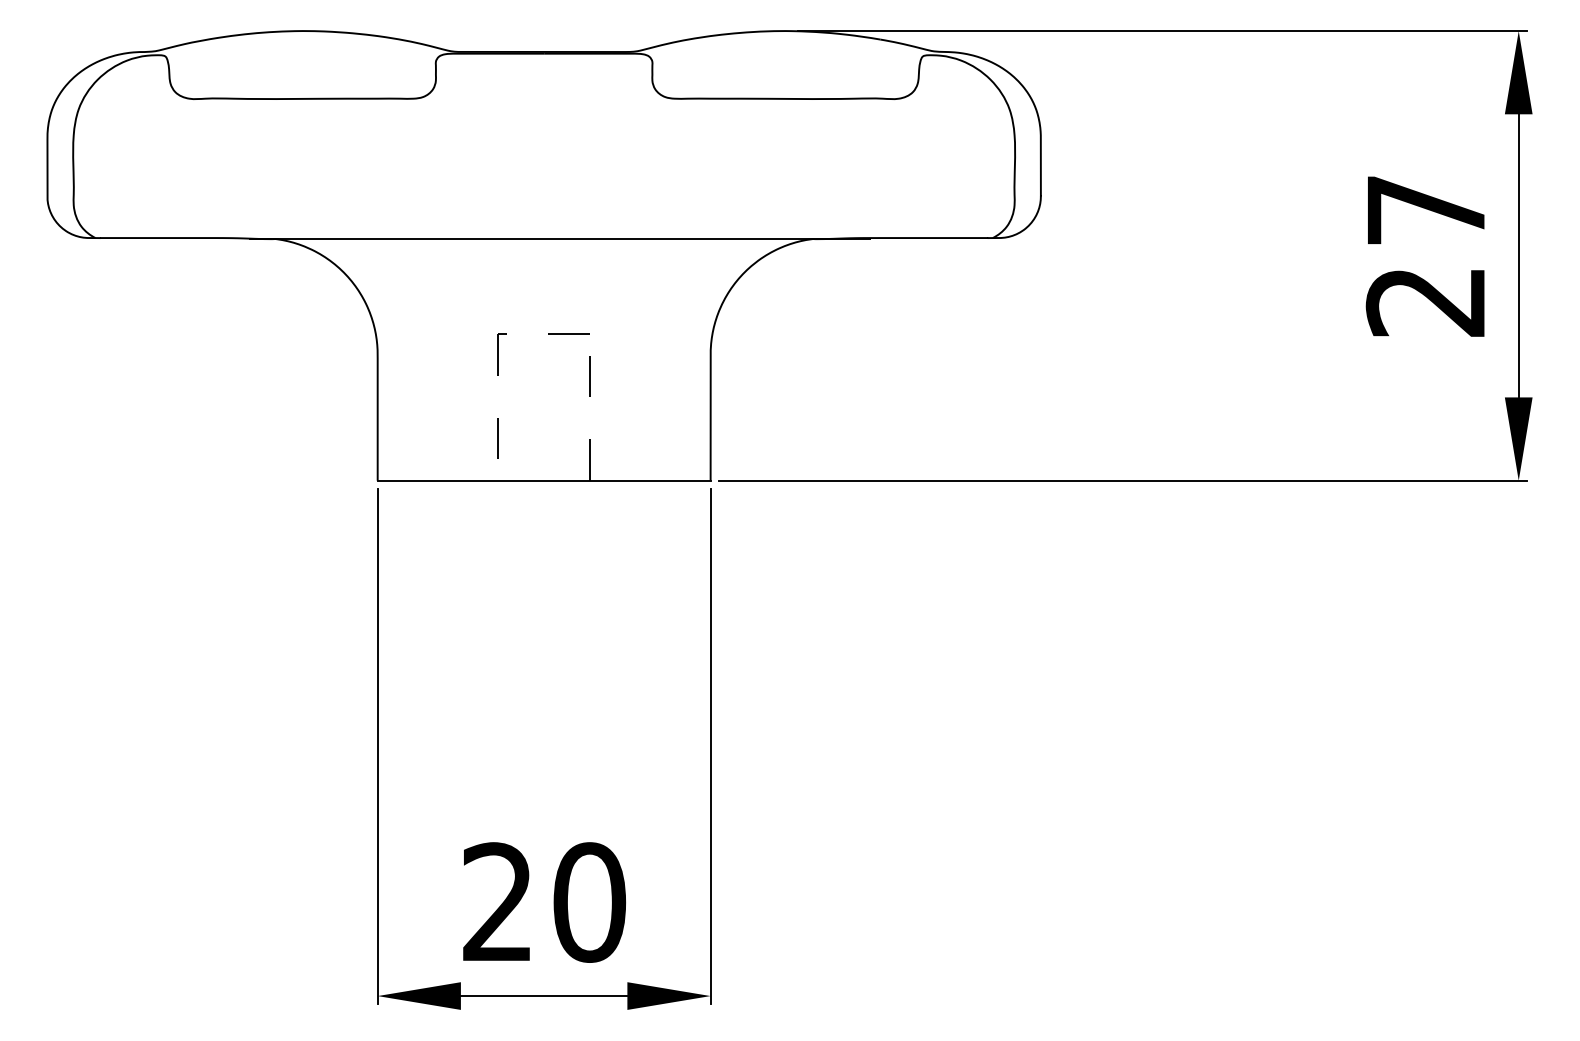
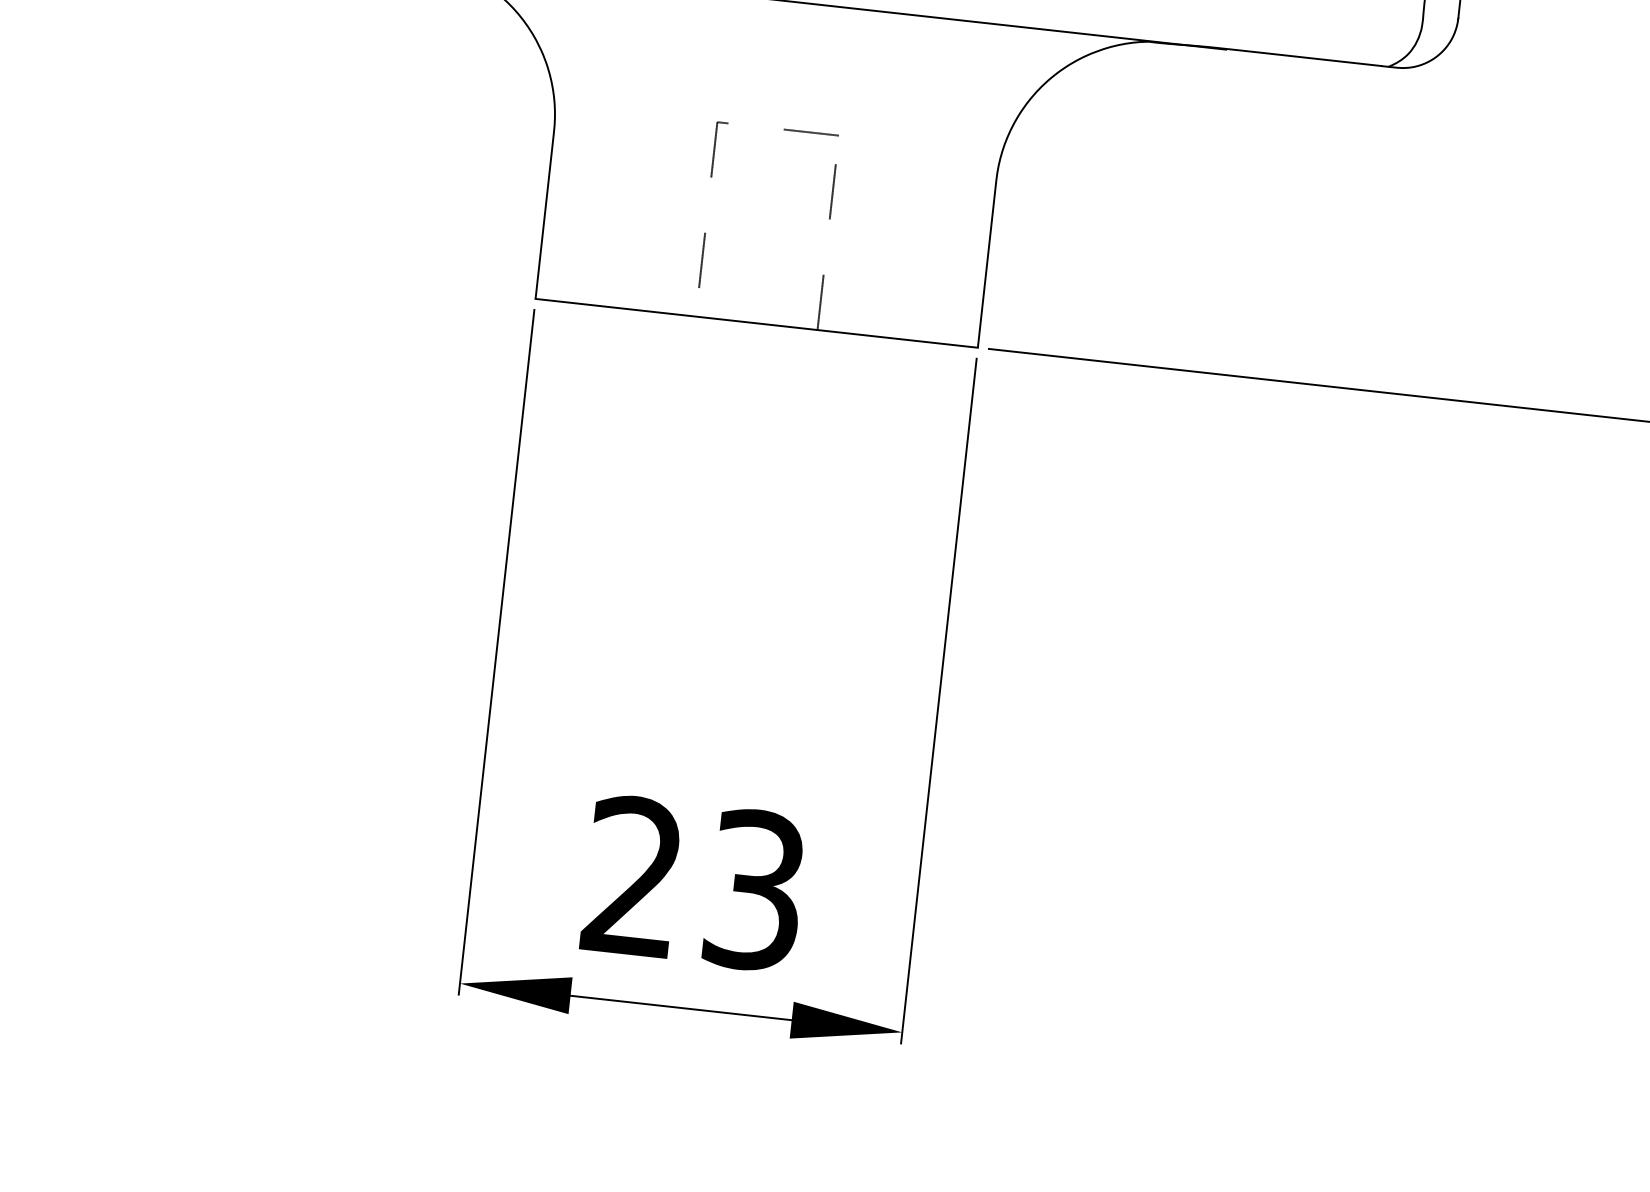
text: (589, 902) -> (755, 890), 20 -> 23

